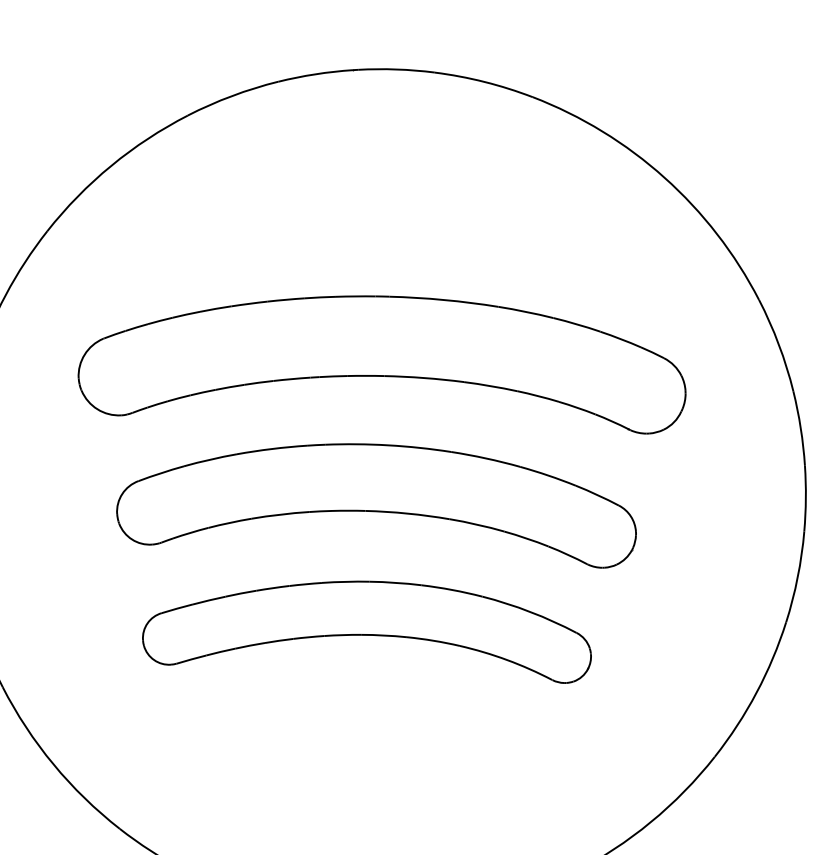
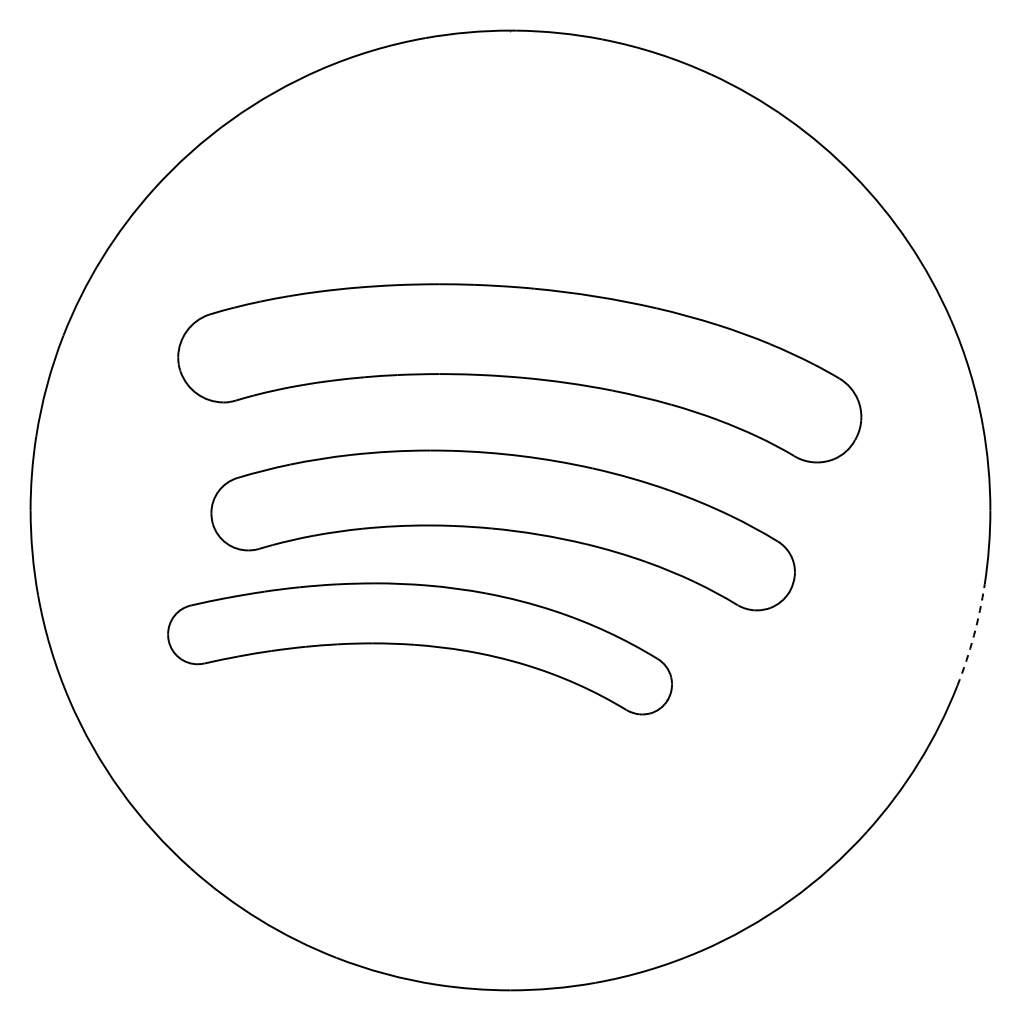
arc: (797, 577) -> (973, 635), solid -> dashed
part: (365, 637) -> (419, 648), moved

